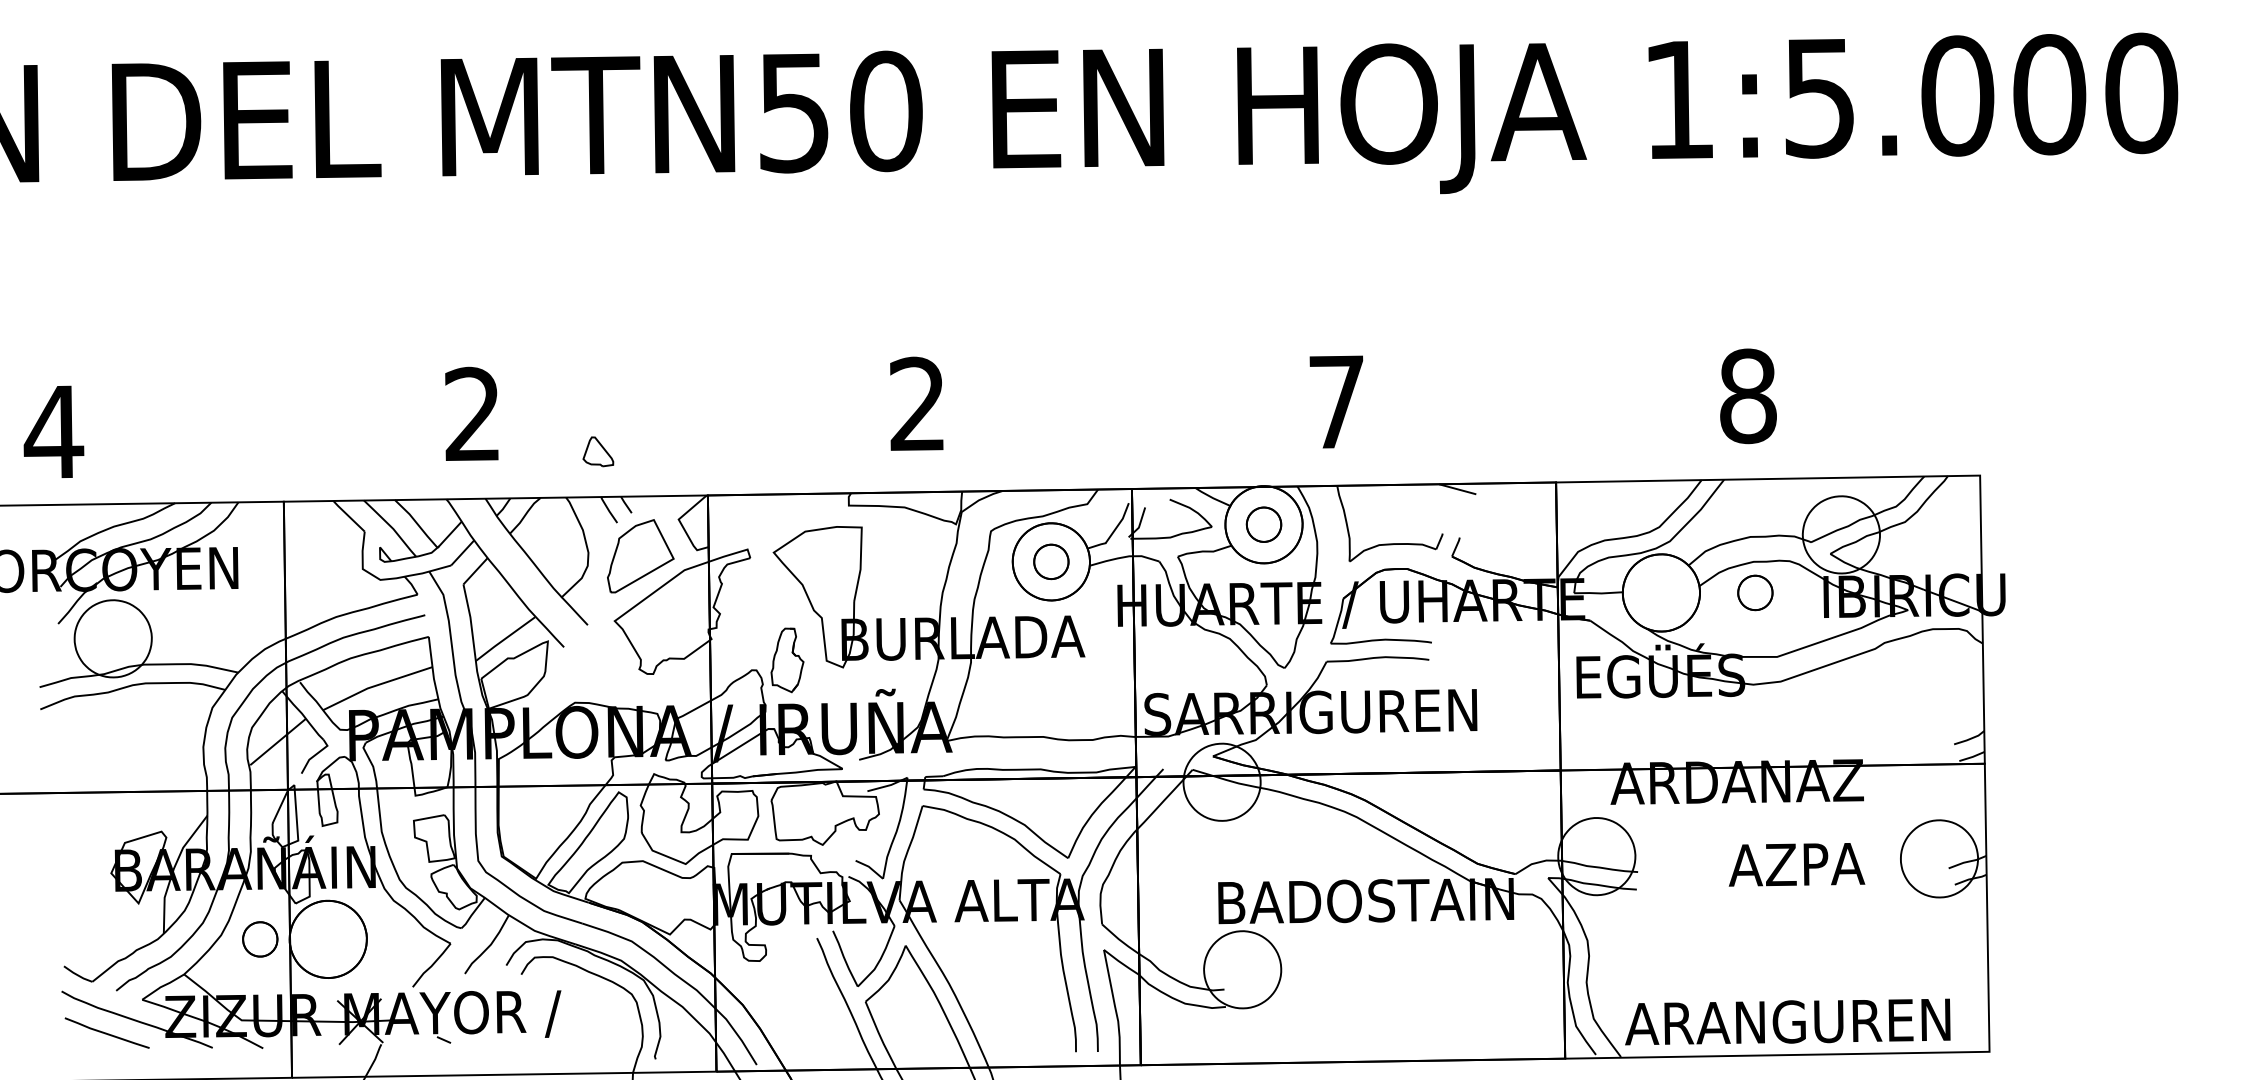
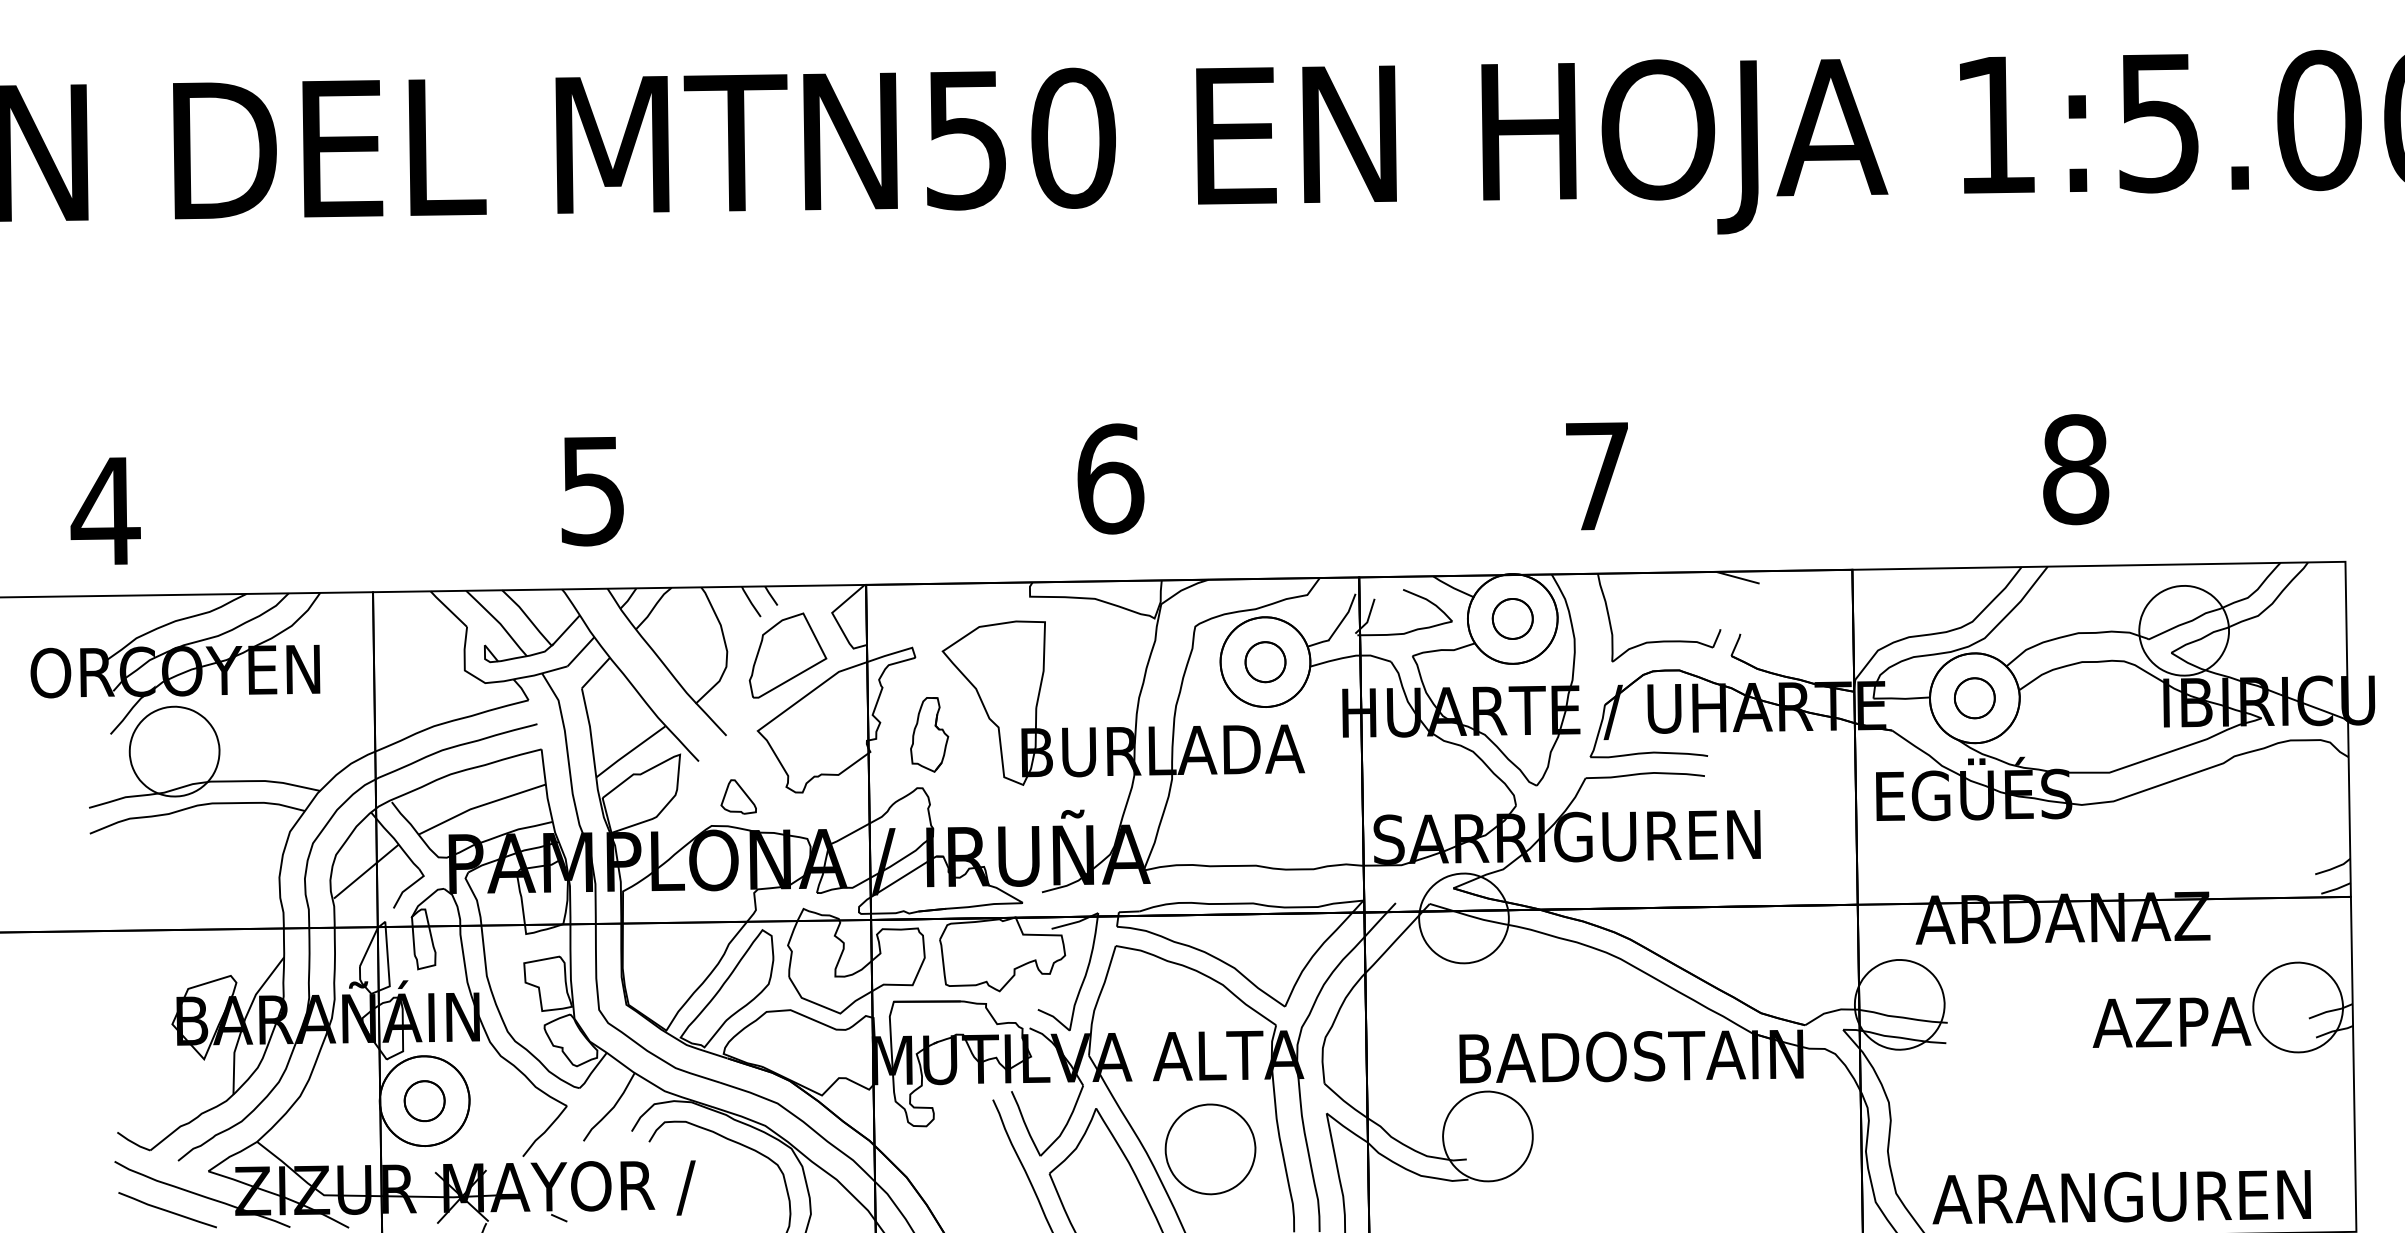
text: (918, 404) -> (1110, 479), 2 -> 6
text: (472, 414) -> (592, 490), 2 -> 5
part: (598, 451) -> (738, 796), moved
part: (1755, 592) -> (1974, 697), moved
part: (787, 660) -> (929, 734), moved
text: (1796, 864) -> (2171, 1022), moved
part: (260, 939) -> (424, 1101), moved
part: (1003, 980) -> (1209, 1148), added

